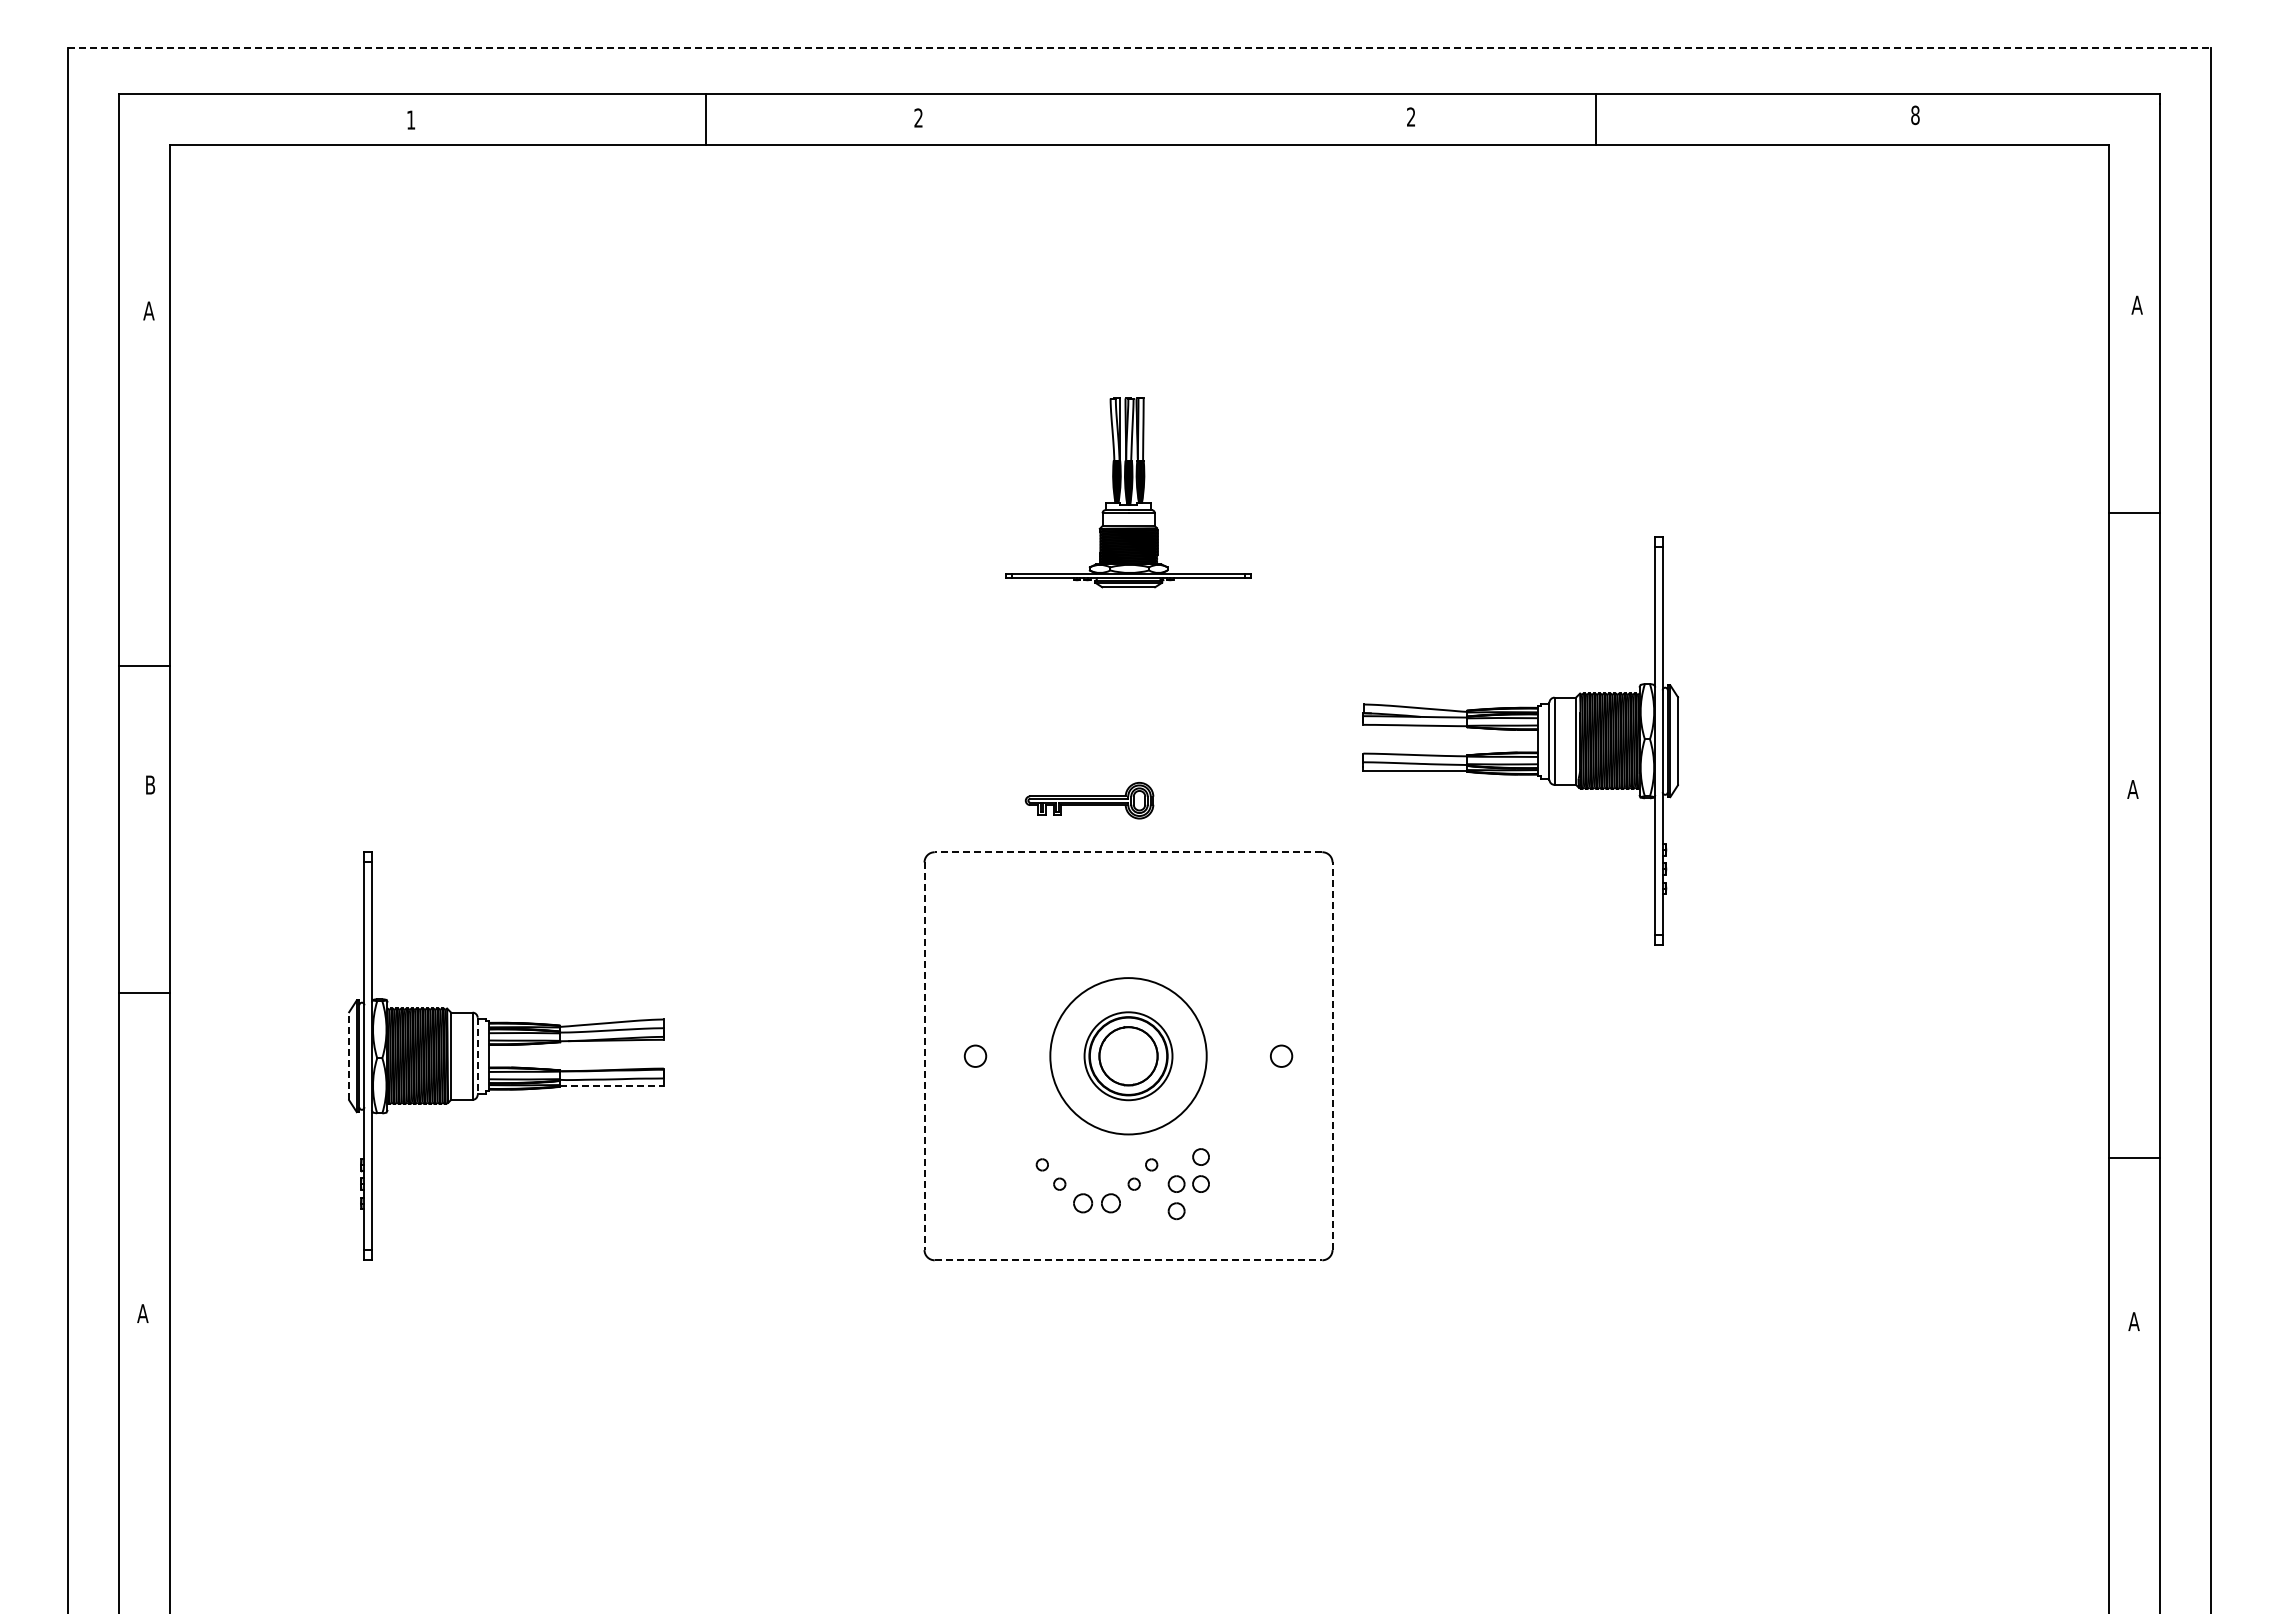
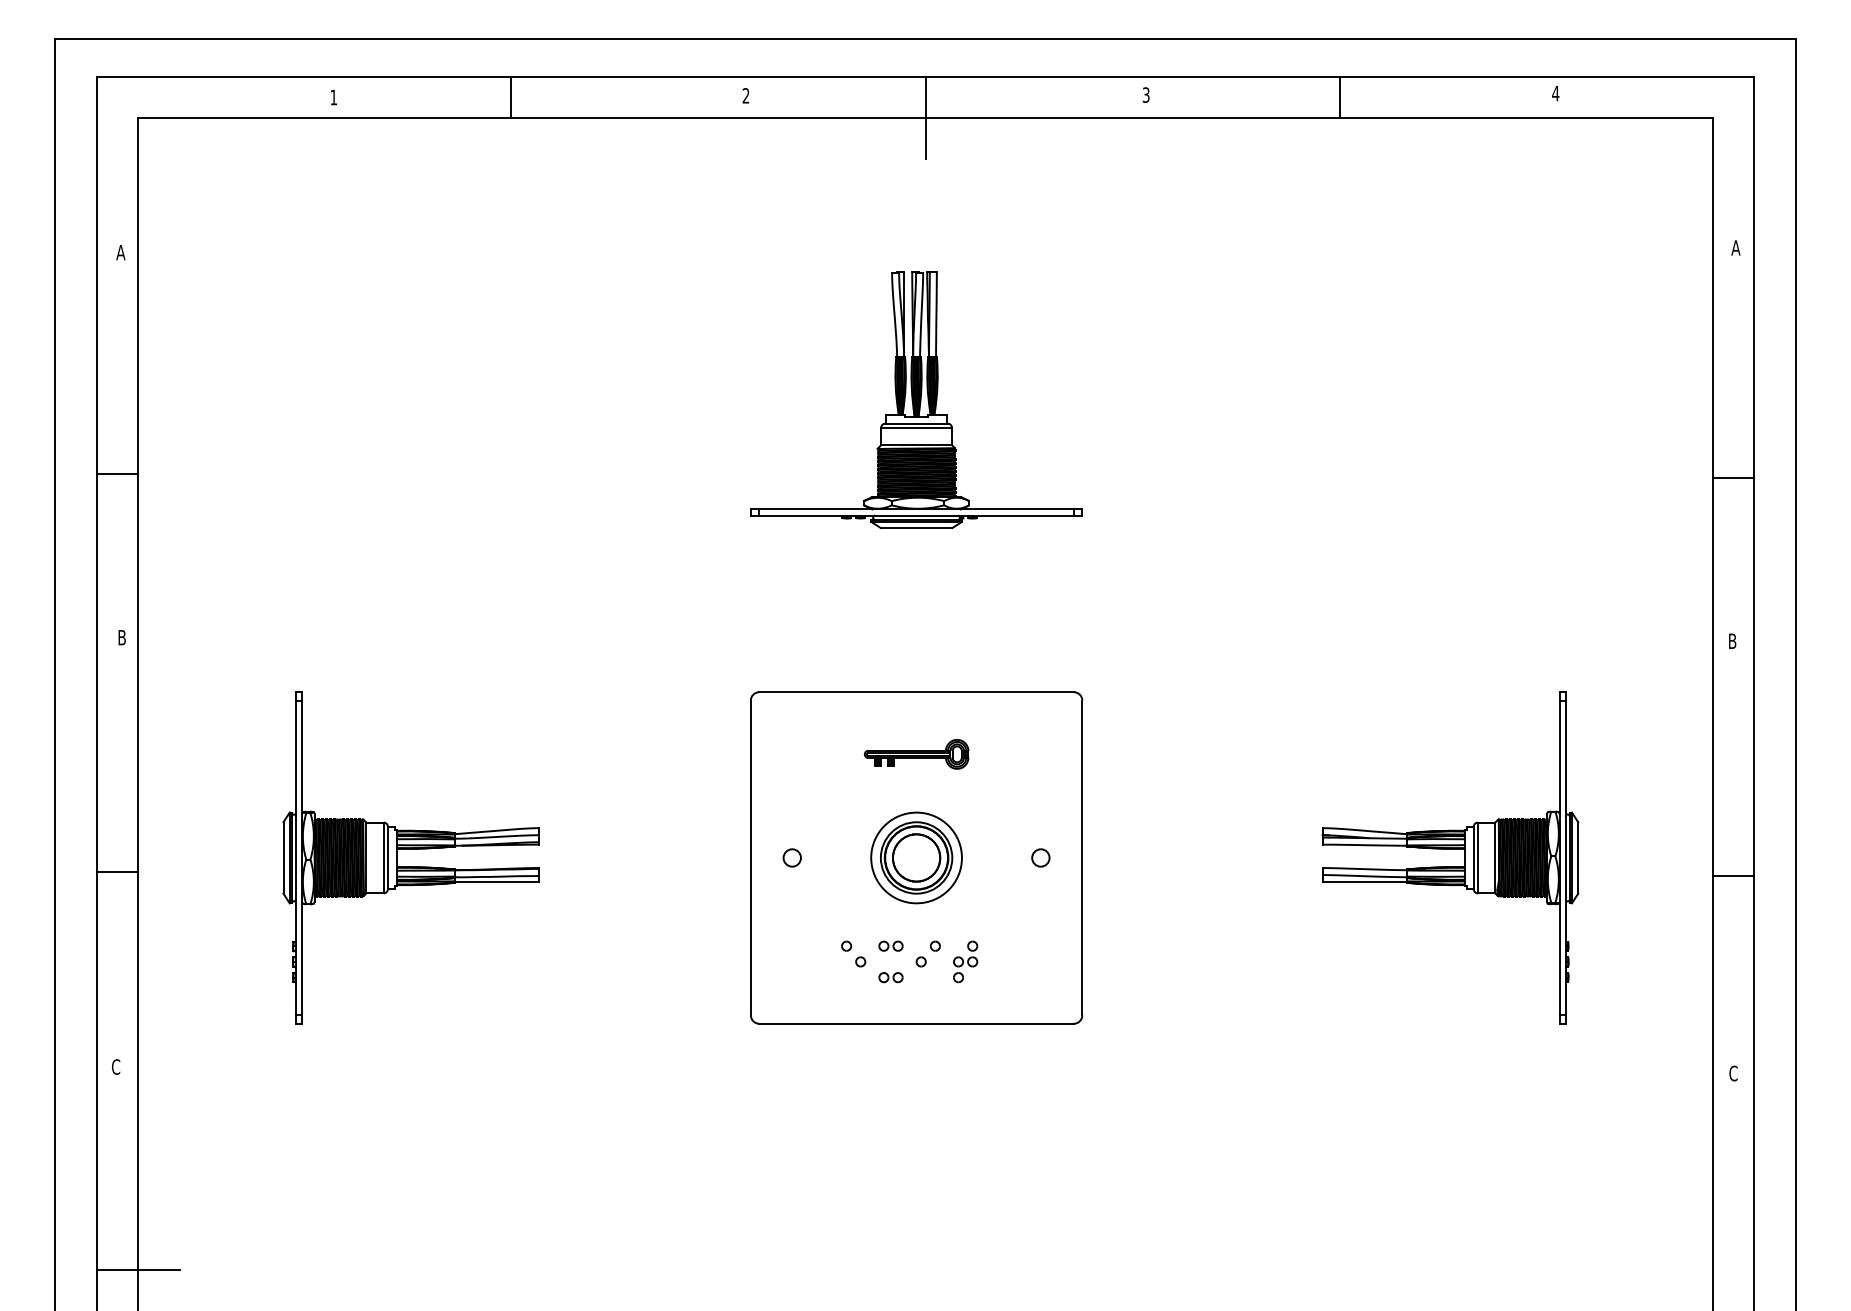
line: (1140, 48) -> (926, 39), dashed -> solid
text: (1914, 115) -> (1555, 93), 8 -> 4
text: (1411, 116) -> (1146, 94), 2 -> 3
line: (706, 119) -> (511, 97), moved
line: (1595, 119) -> (1339, 97), moved
line: (1139, 145) -> (925, 118), added
part: (1128, 492) -> (916, 400), size x1.67
line: (2133, 512) -> (1732, 478), moved
line: (144, 665) -> (117, 473), moved
part: (1520, 730) -> (1450, 849), moved
text: (2132, 789) -> (1732, 641), A -> B
part: (1089, 800) -> (916, 754), moved
line: (1128, 852) -> (916, 692), dashed -> solid
line: (144, 992) -> (117, 871), moved
line: (349, 1056) -> (283, 858), dashed -> solid
line: (477, 1056) -> (387, 858), dashed -> solid
line: (924, 1056) -> (750, 858), dashed -> solid
circle: (1128, 1056) -> (916, 858), size x0.71
line: (1332, 1056) -> (1082, 858), dashed -> solid
line: (612, 1085) -> (497, 881), dashed -> solid
line: (2133, 1158) -> (1732, 876), moved
part: (1096, 1164) -> (890, 945), added
part: (1188, 1184) -> (965, 962), size x0.71
part: (1096, 1203) -> (890, 977), size x0.62
line: (1128, 1260) -> (916, 1023), dashed -> solid
text: (142, 1313) -> (115, 1066), A -> C
text: (2133, 1321) -> (1732, 1073), A -> C
line: (170, 1563) -> (138, 1270), added

